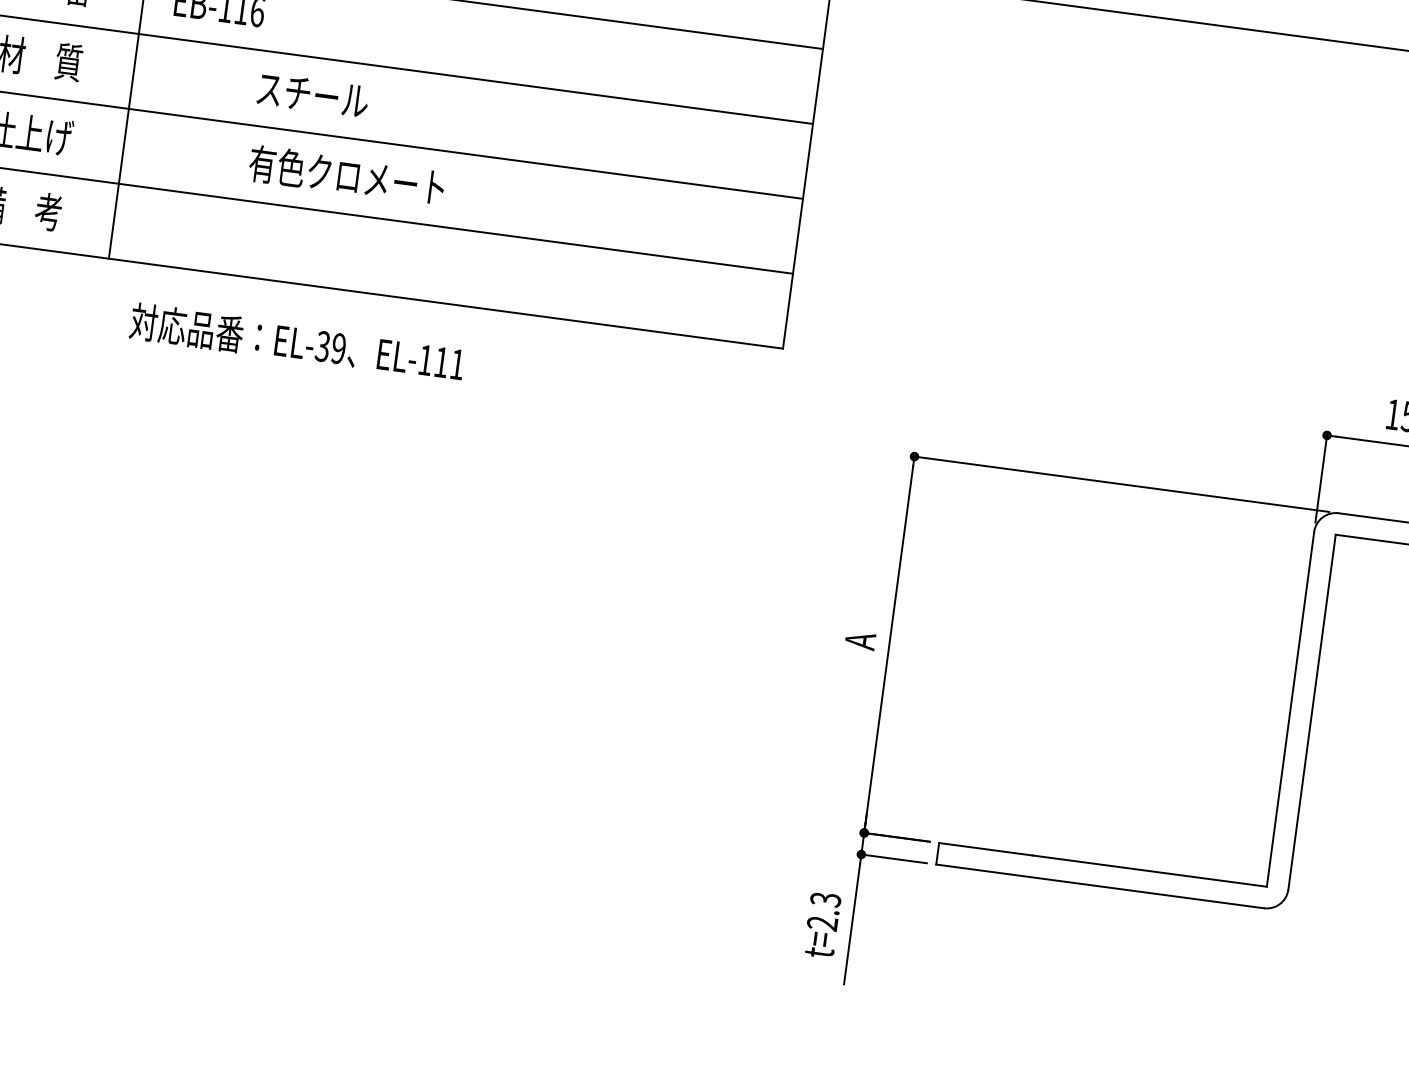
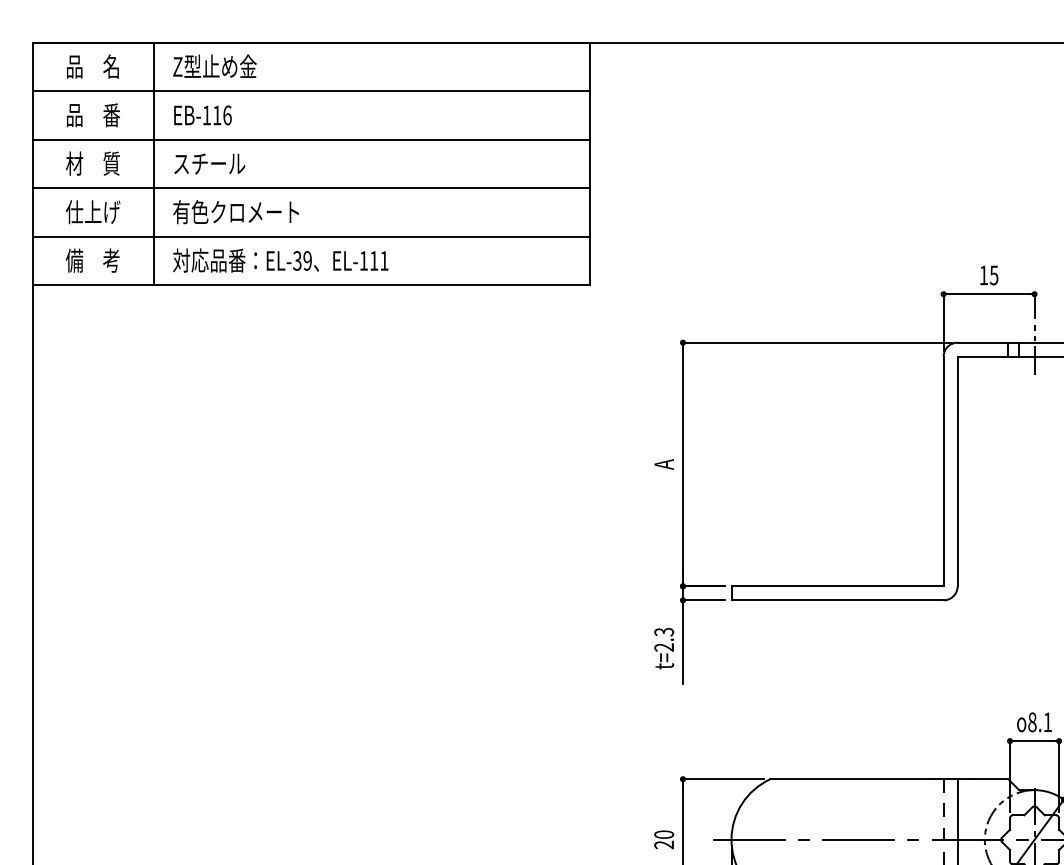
text: (312, 94) -> (209, 163), moved
text: (345, 176) -> (235, 212), moved
text: (296, 342) -> (280, 260), moved

